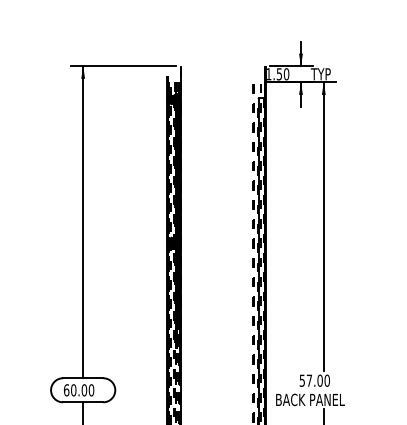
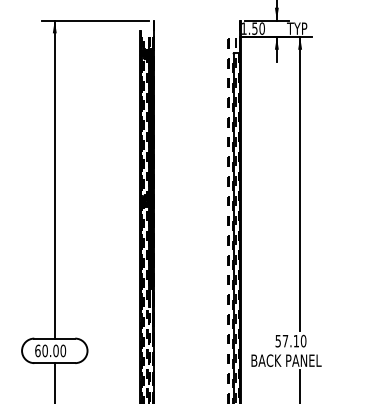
text: (319, 380) -> (295, 340), 57.00 -> 57.10

